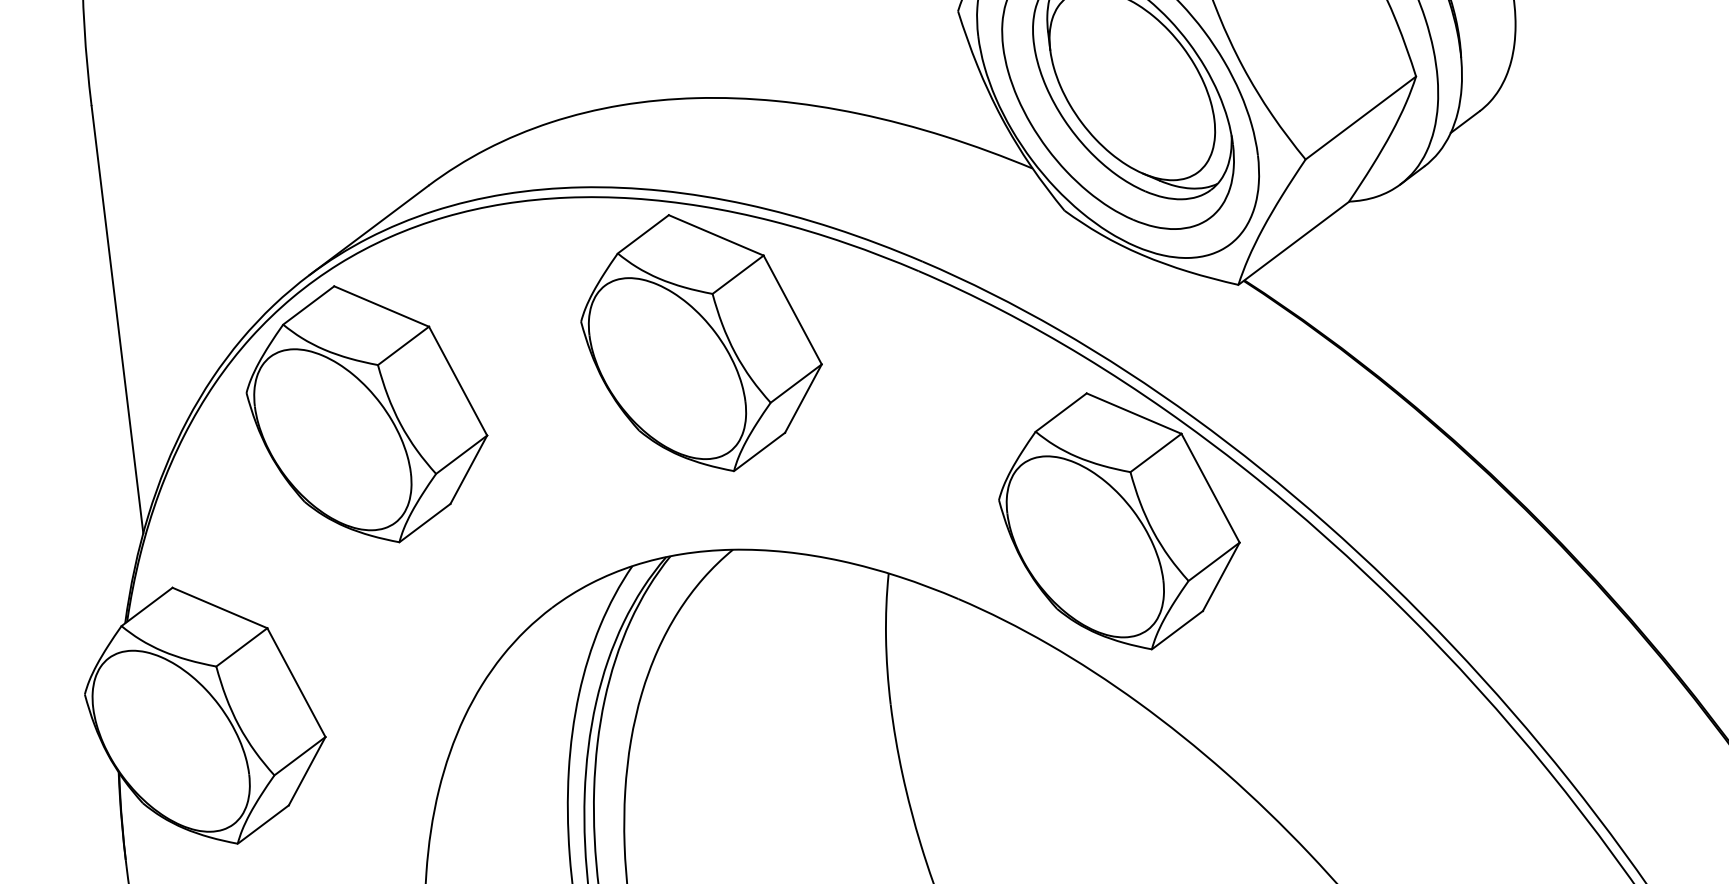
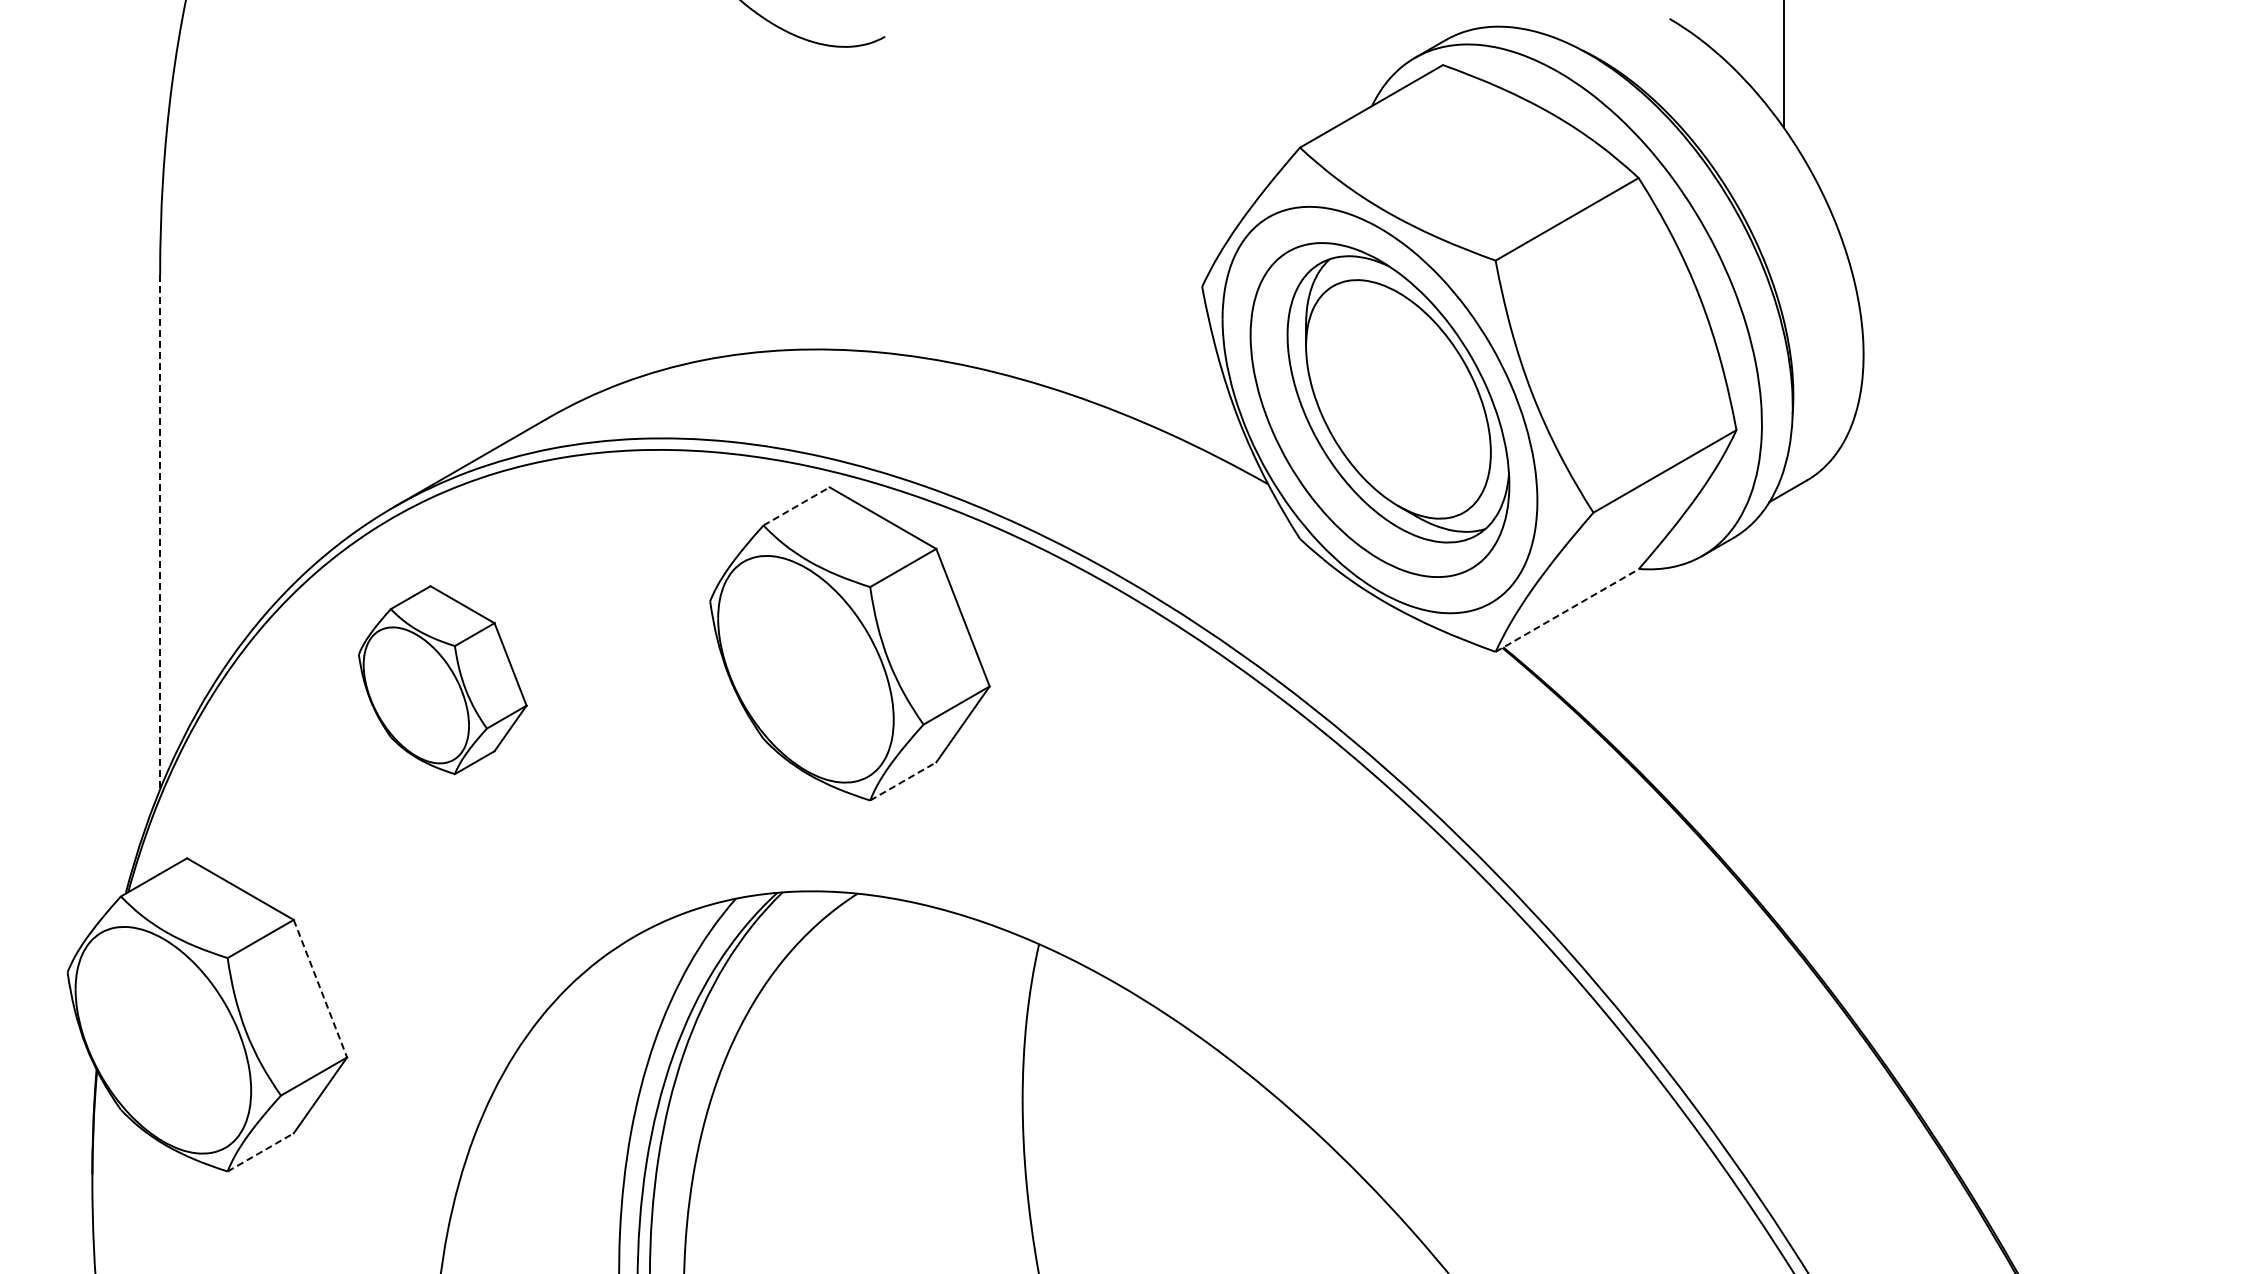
line: (644, 234) -> (797, 506), solid -> dashed
line: (1293, 243) -> (1567, 610), solid -> dashed
line: (117, 319) -> (160, 532), solid -> dashed
part: (366, 413) -> (442, 679), size x0.6
line: (759, 452) -> (903, 781), solid -> dashed
part: (1119, 521) -> (1320, 915), removed
line: (296, 682) -> (320, 988), solid -> dashed
line: (263, 824) -> (261, 1152), solid -> dashed

